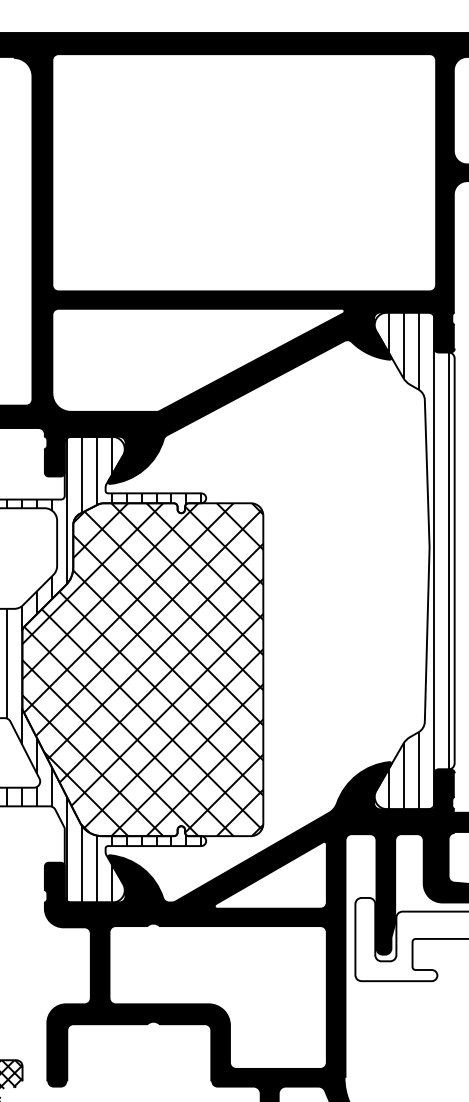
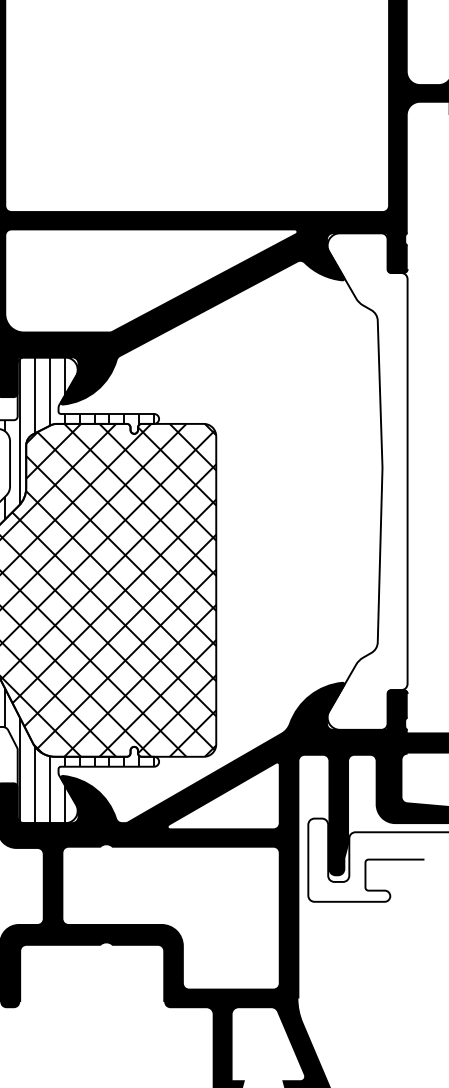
hatch: (418, 560) -> (371, 481), removed

